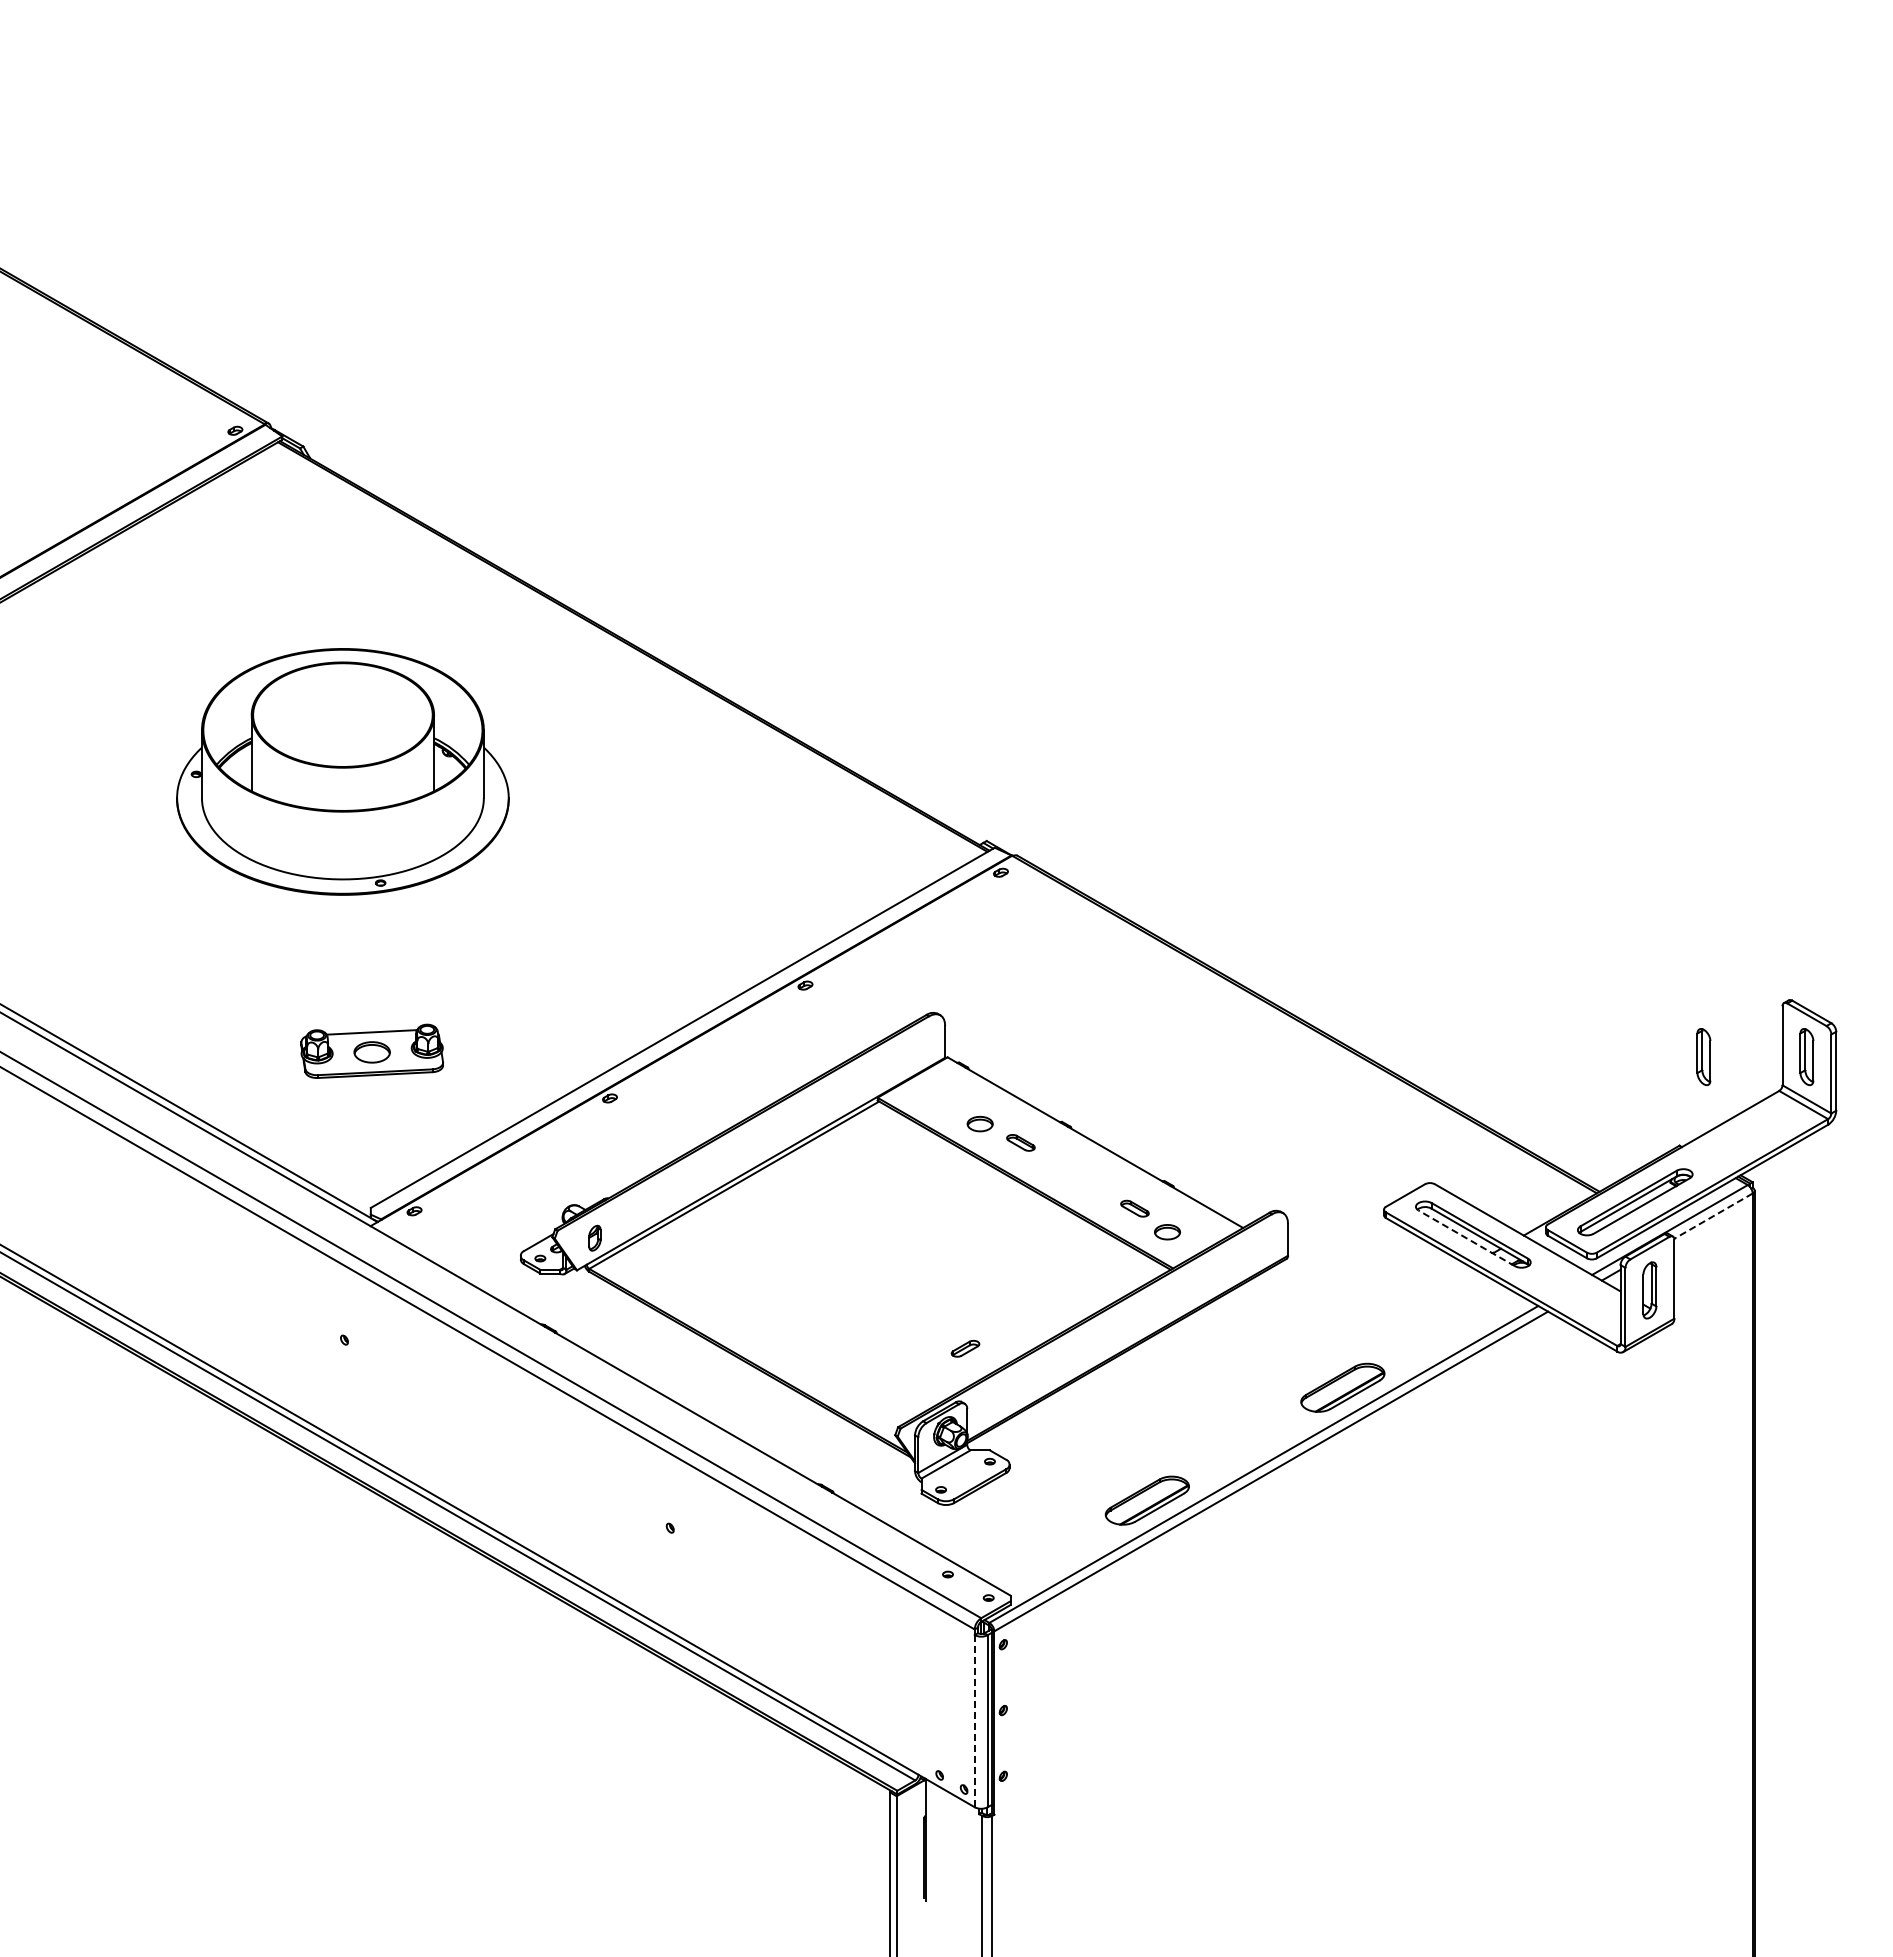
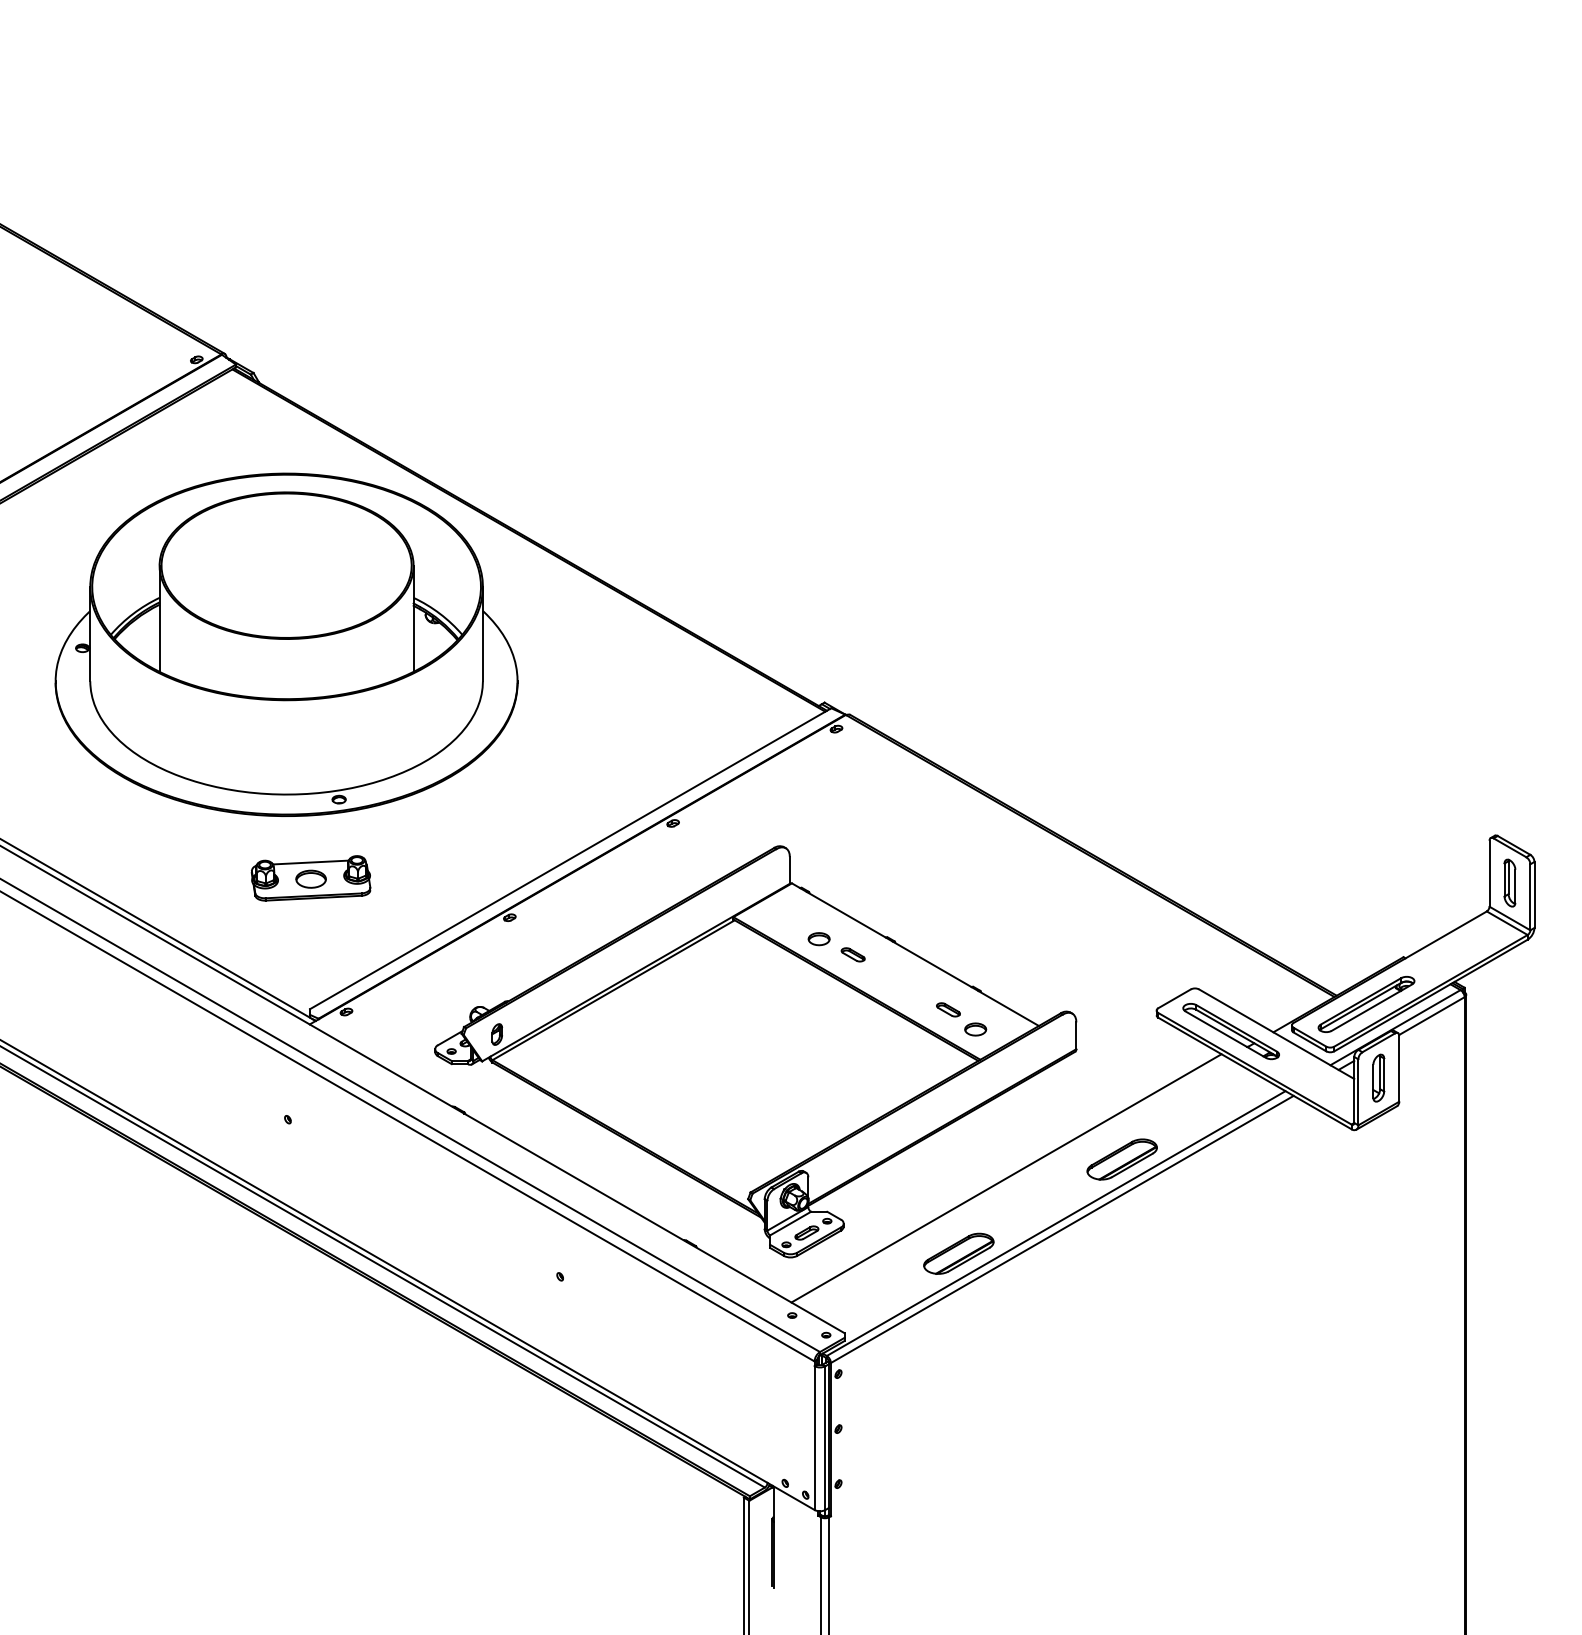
part: (342, 771) -> (286, 644), size x1.67
part: (1703, 1056) -> (1423, 882), removed
line: (1713, 1216) -> (1431, 1016), dashed -> solid
line: (1466, 1238) -> (1225, 1034), dashed -> solid
part: (965, 1348) -> (806, 1232), moved
line: (1204, 1409) -> (1006, 1177), added
line: (974, 1720) -> (814, 1437), dashed -> solid

